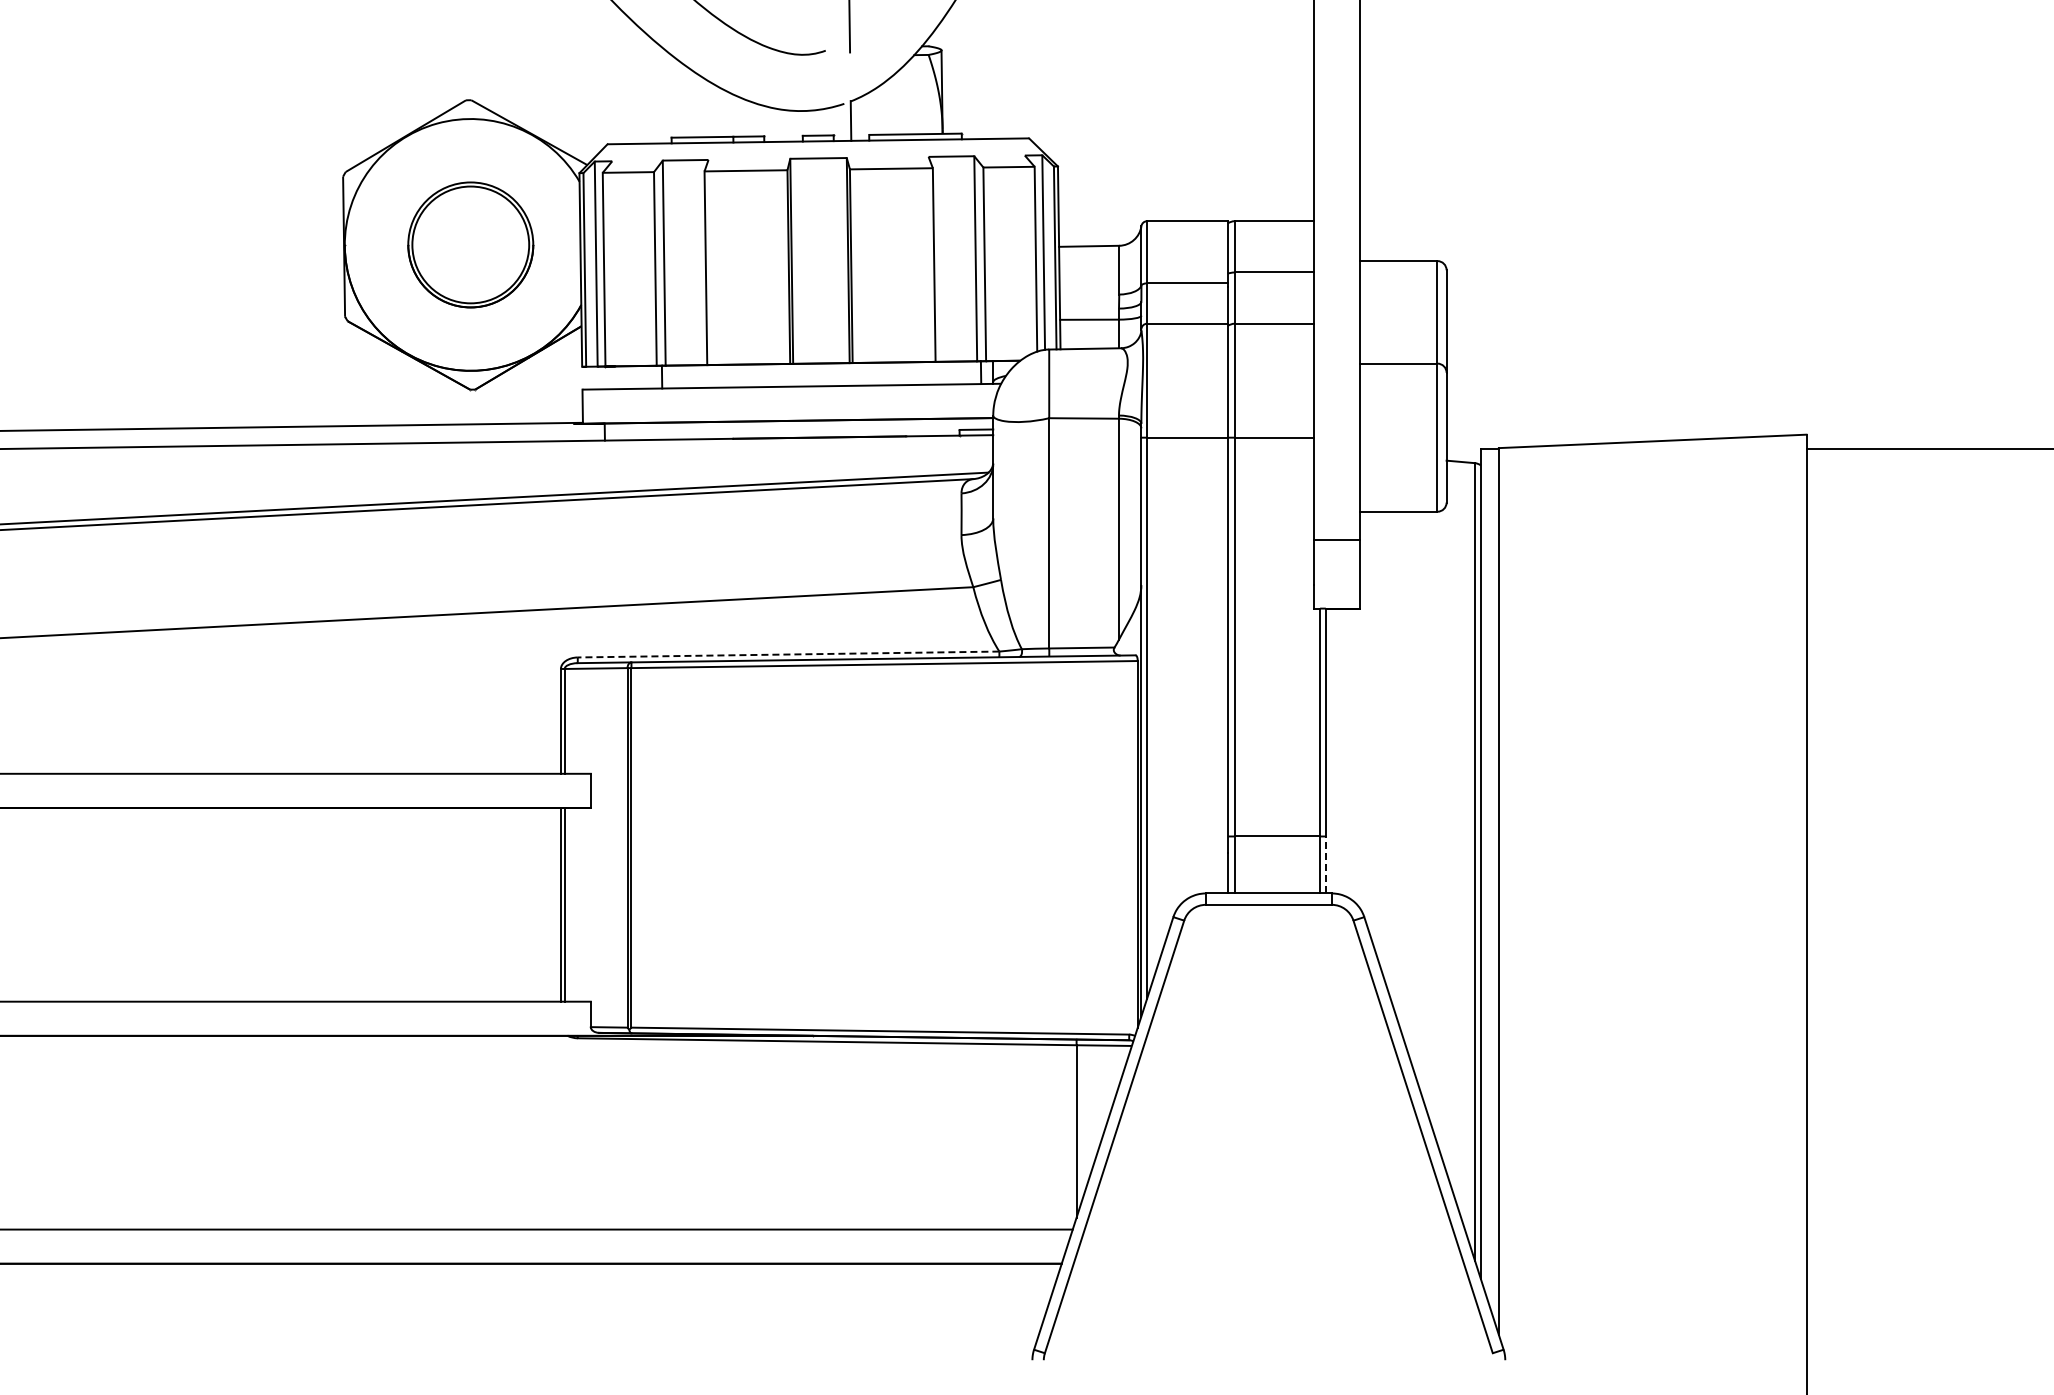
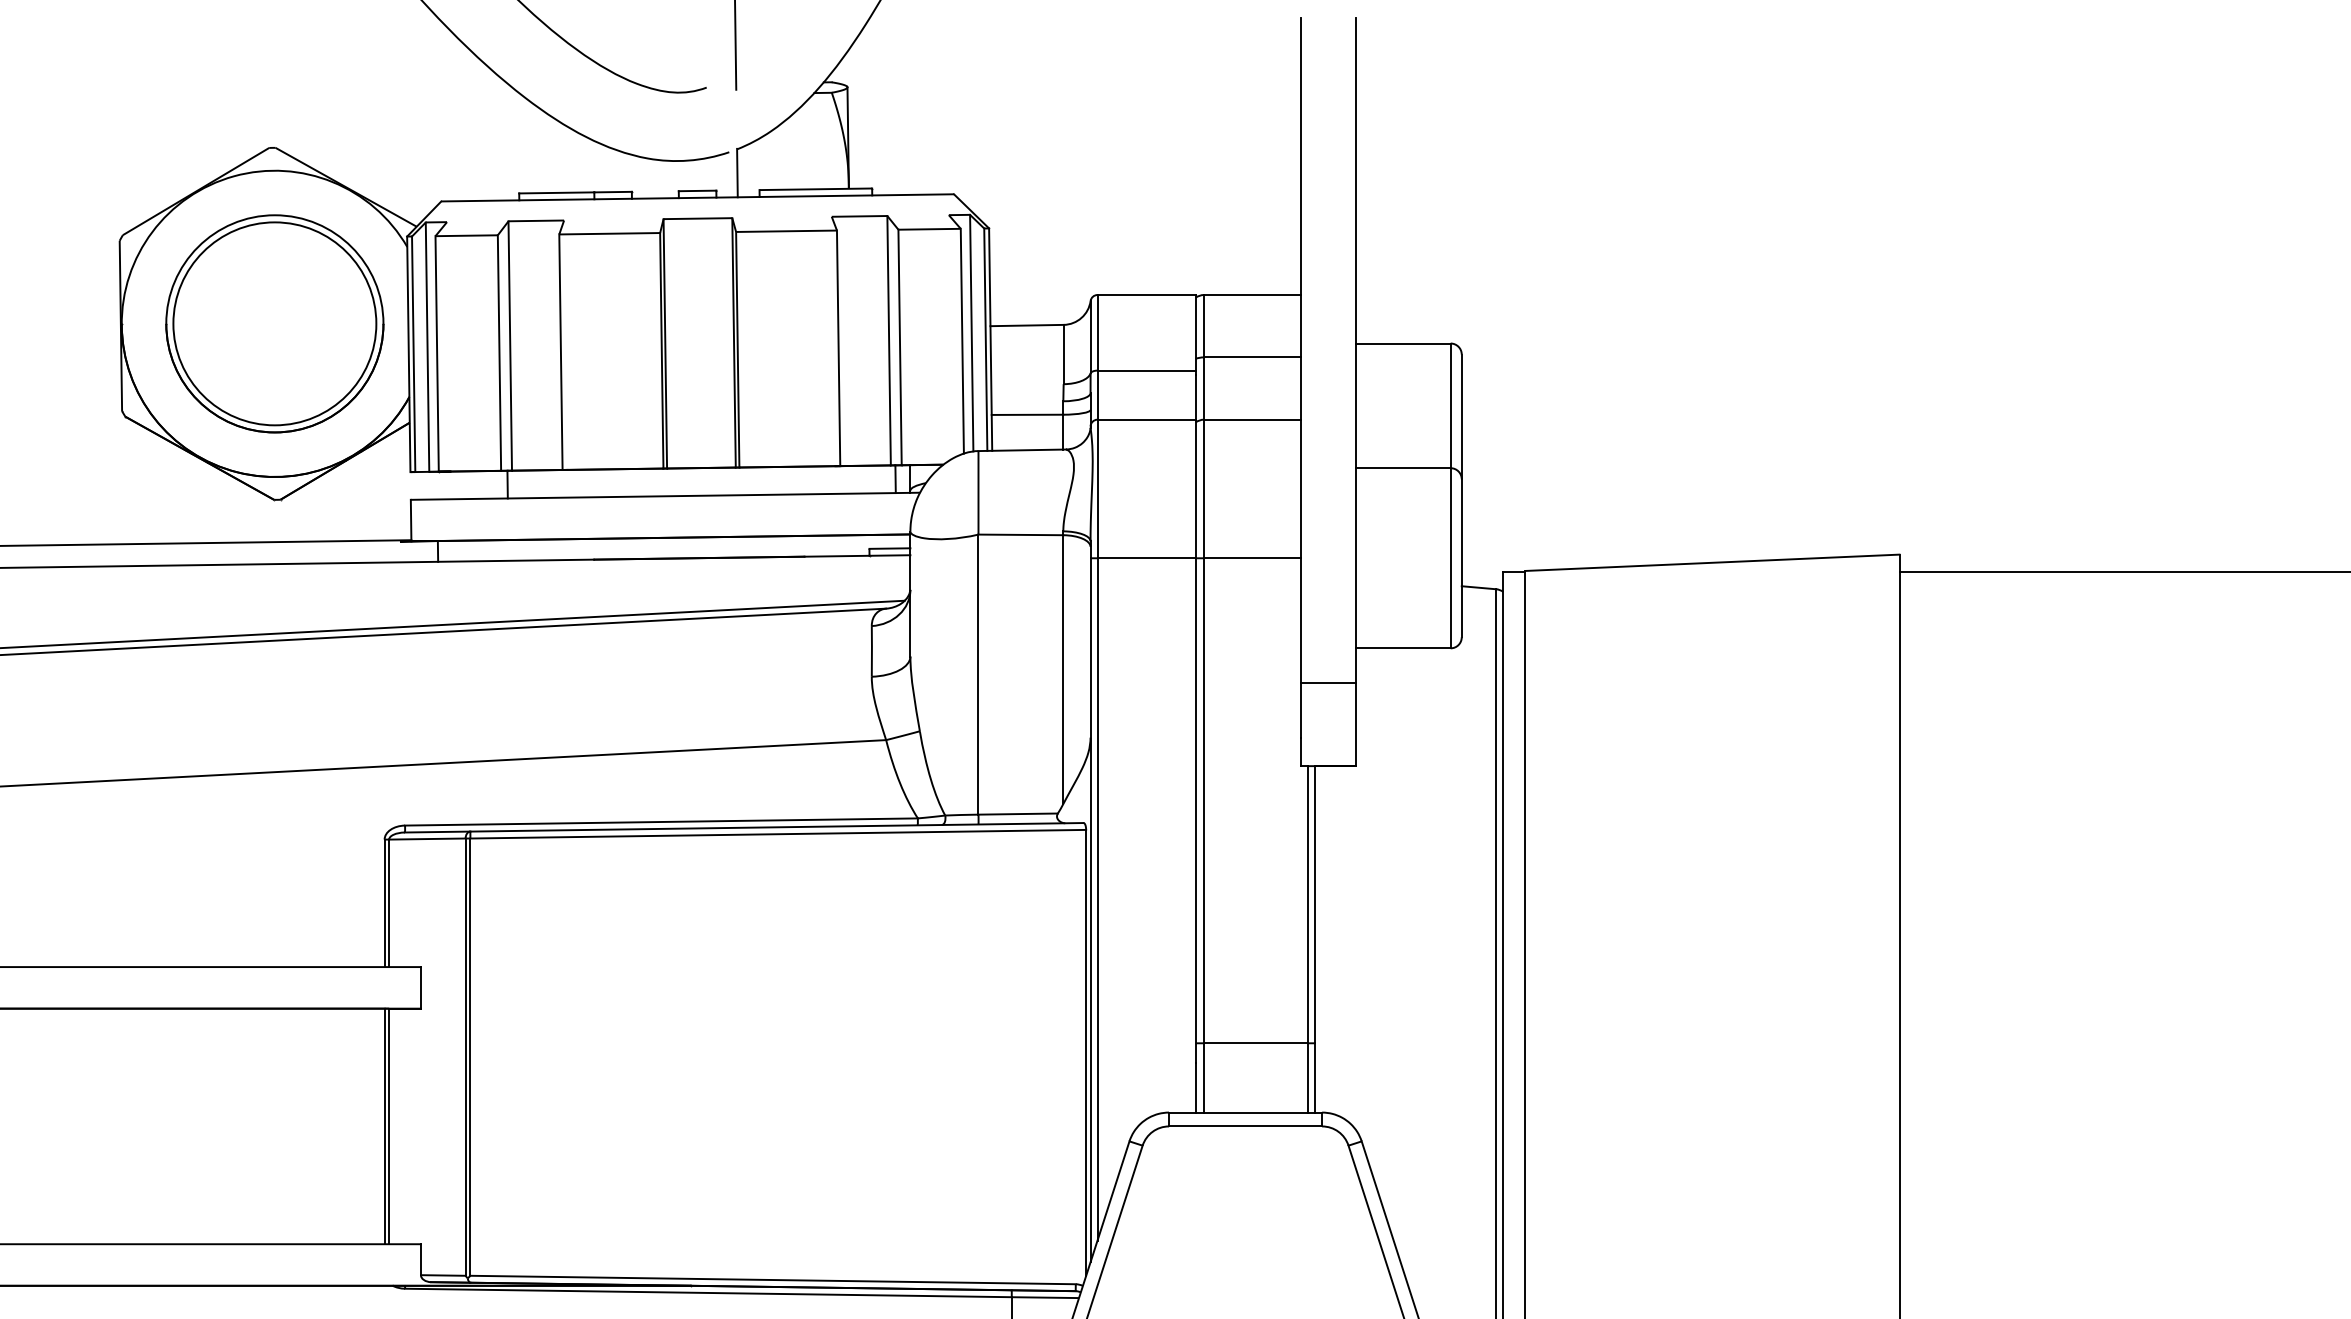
part: (470, 244) -> (274, 323), size x1.43
line: (788, 654) -> (661, 821), dashed -> solid
line: (1325, 864) -> (1314, 1077), dashed -> solid

